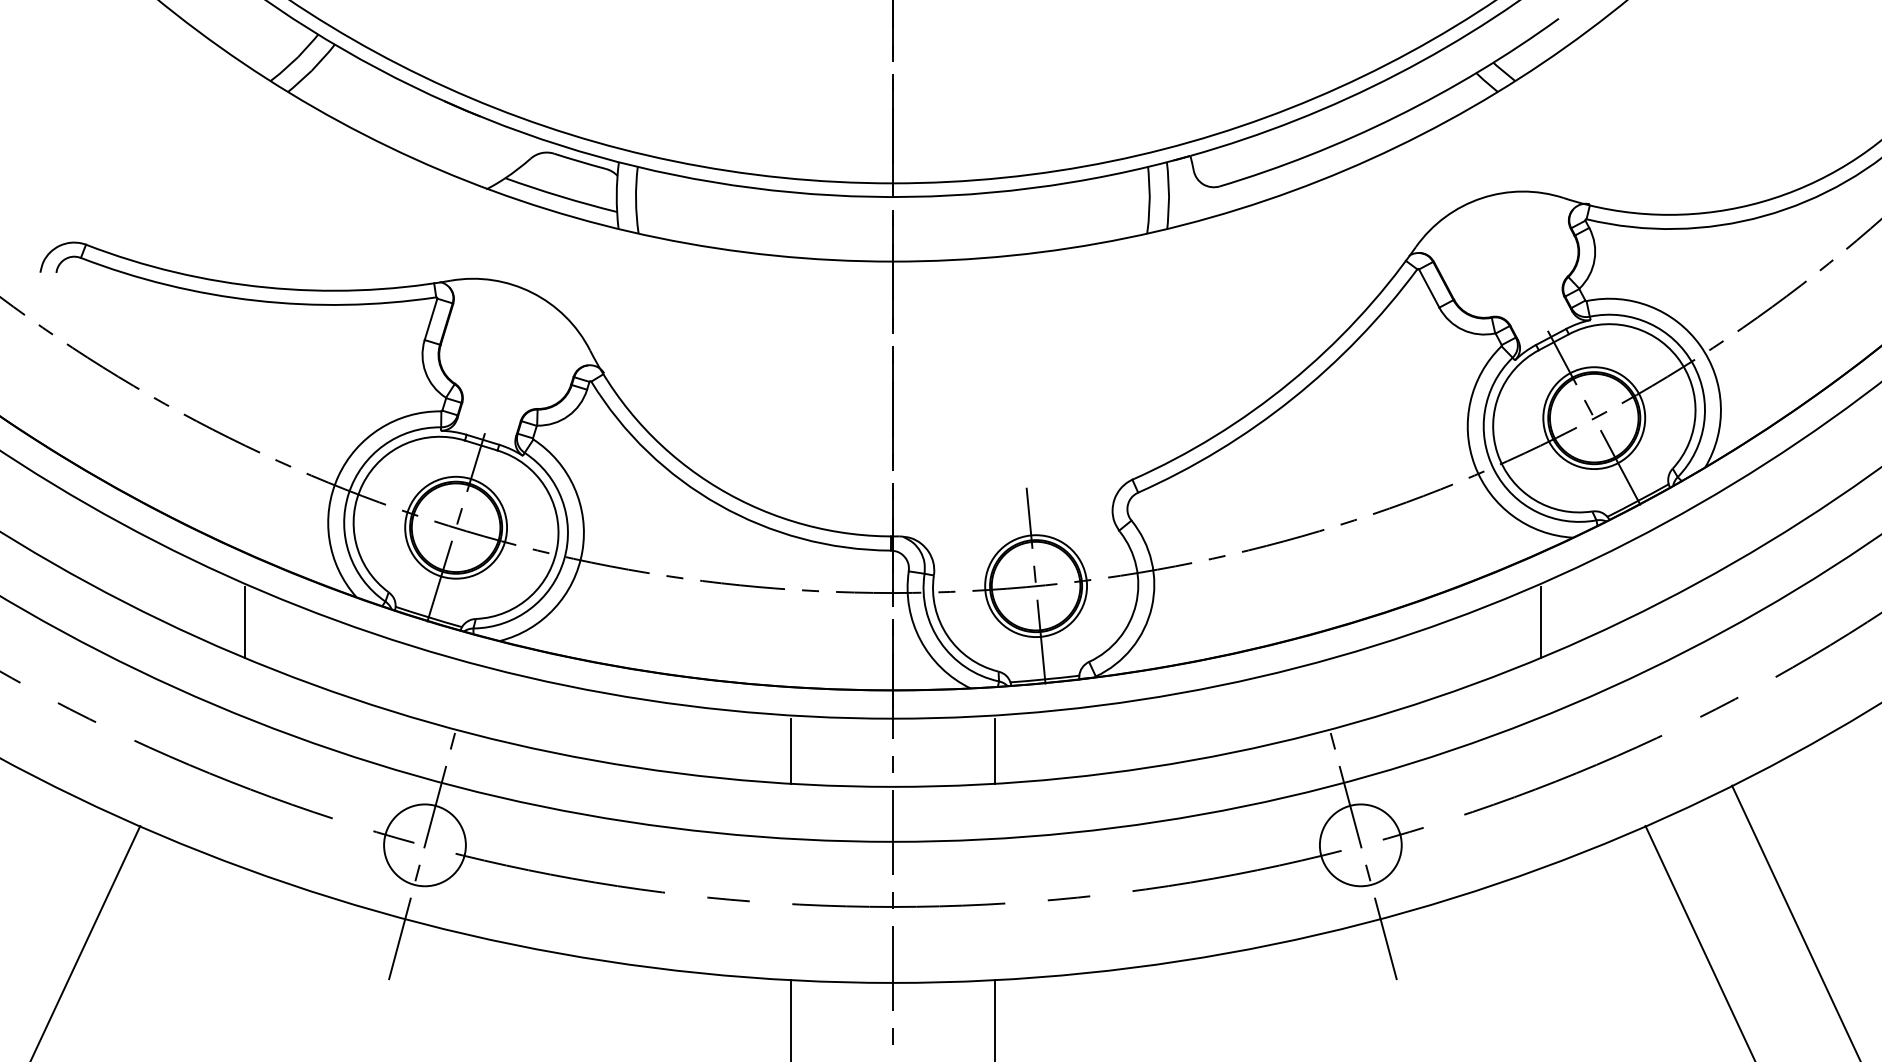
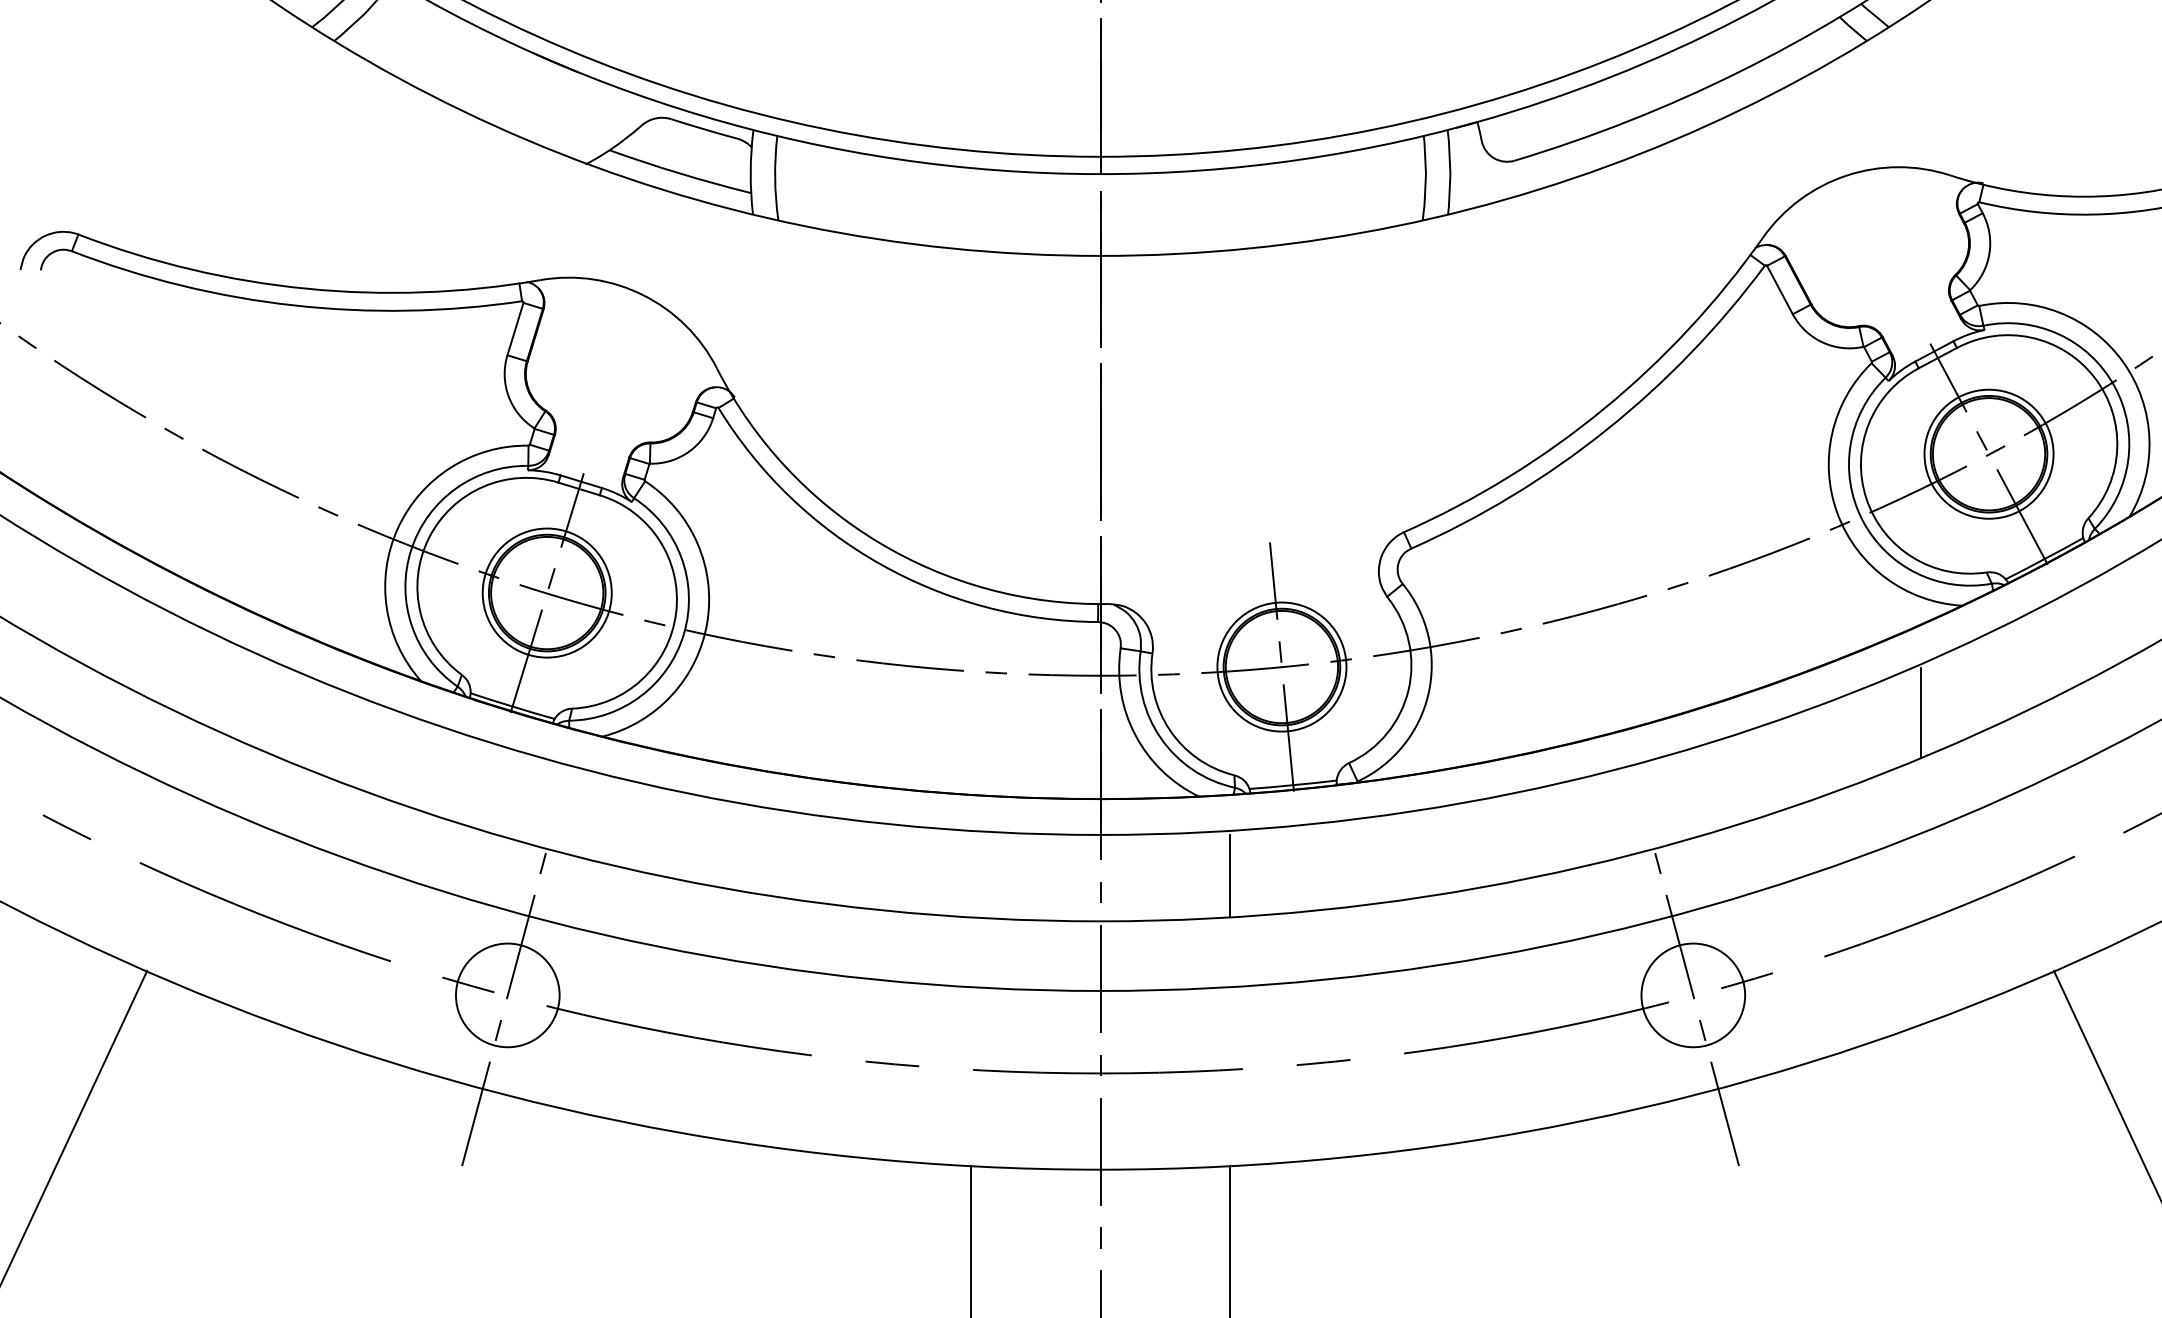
line: (245, 622) -> (280, 713), removed
line: (790, 750) -> (970, 875), removed

